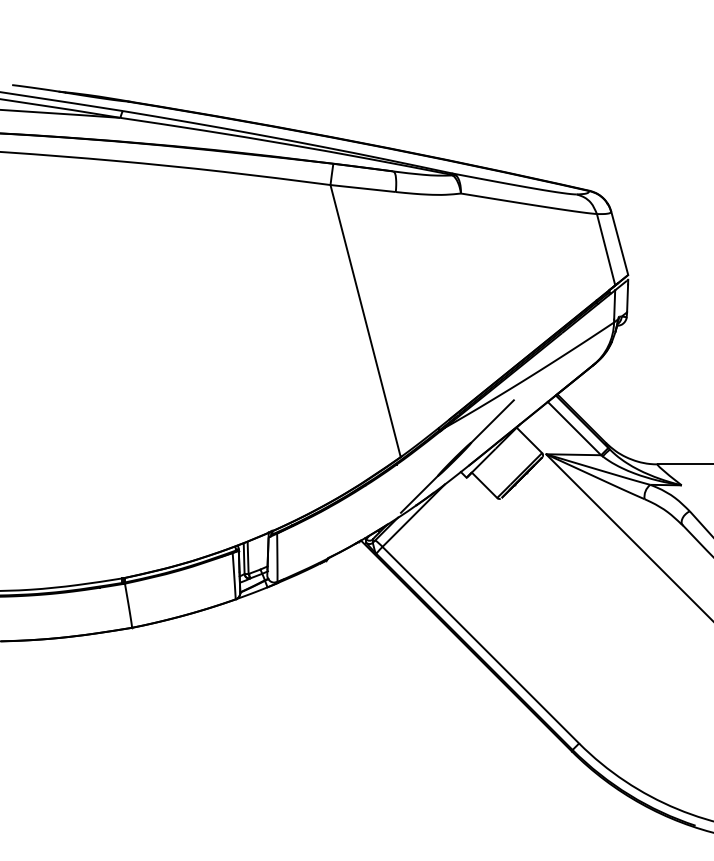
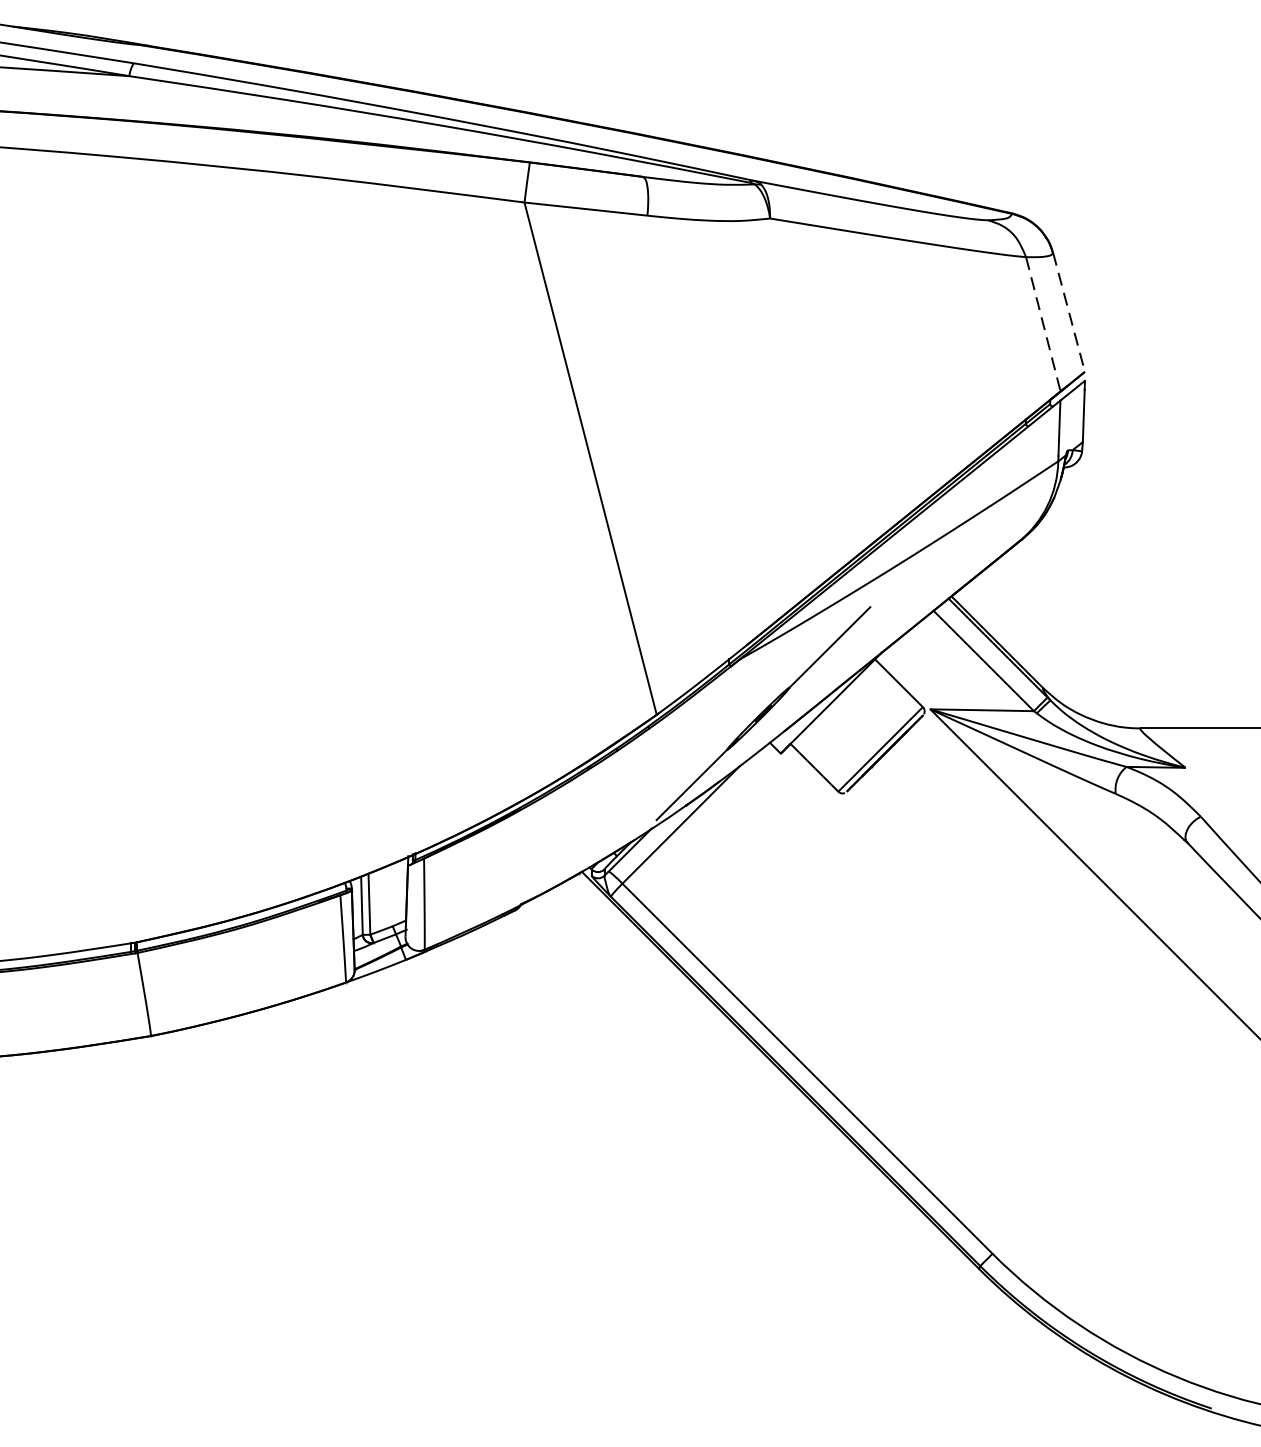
line: (619, 243) -> (1068, 312), solid -> dashed
line: (606, 250) -> (1044, 325), solid -> dashed

